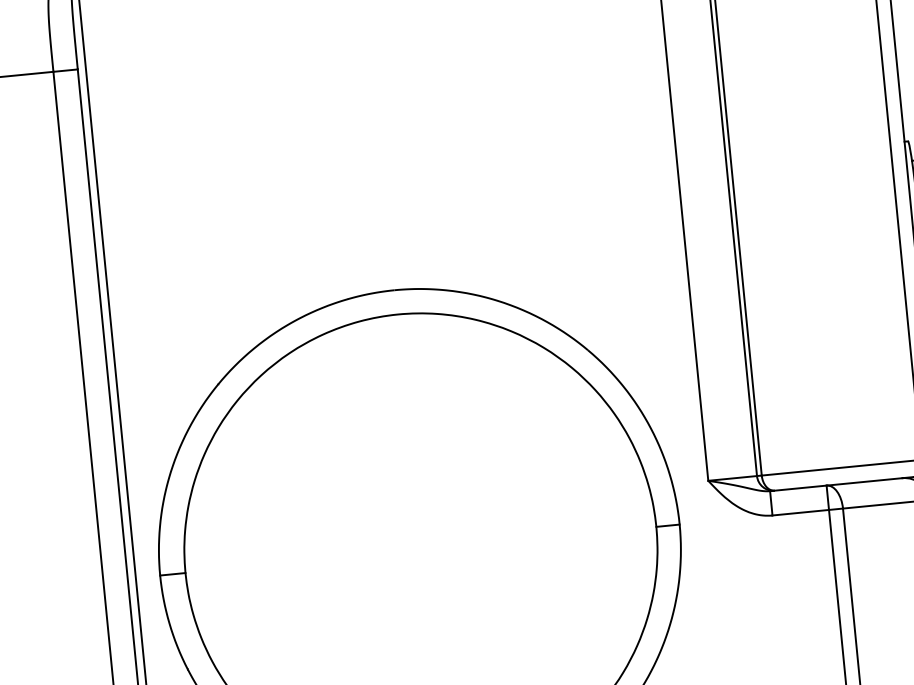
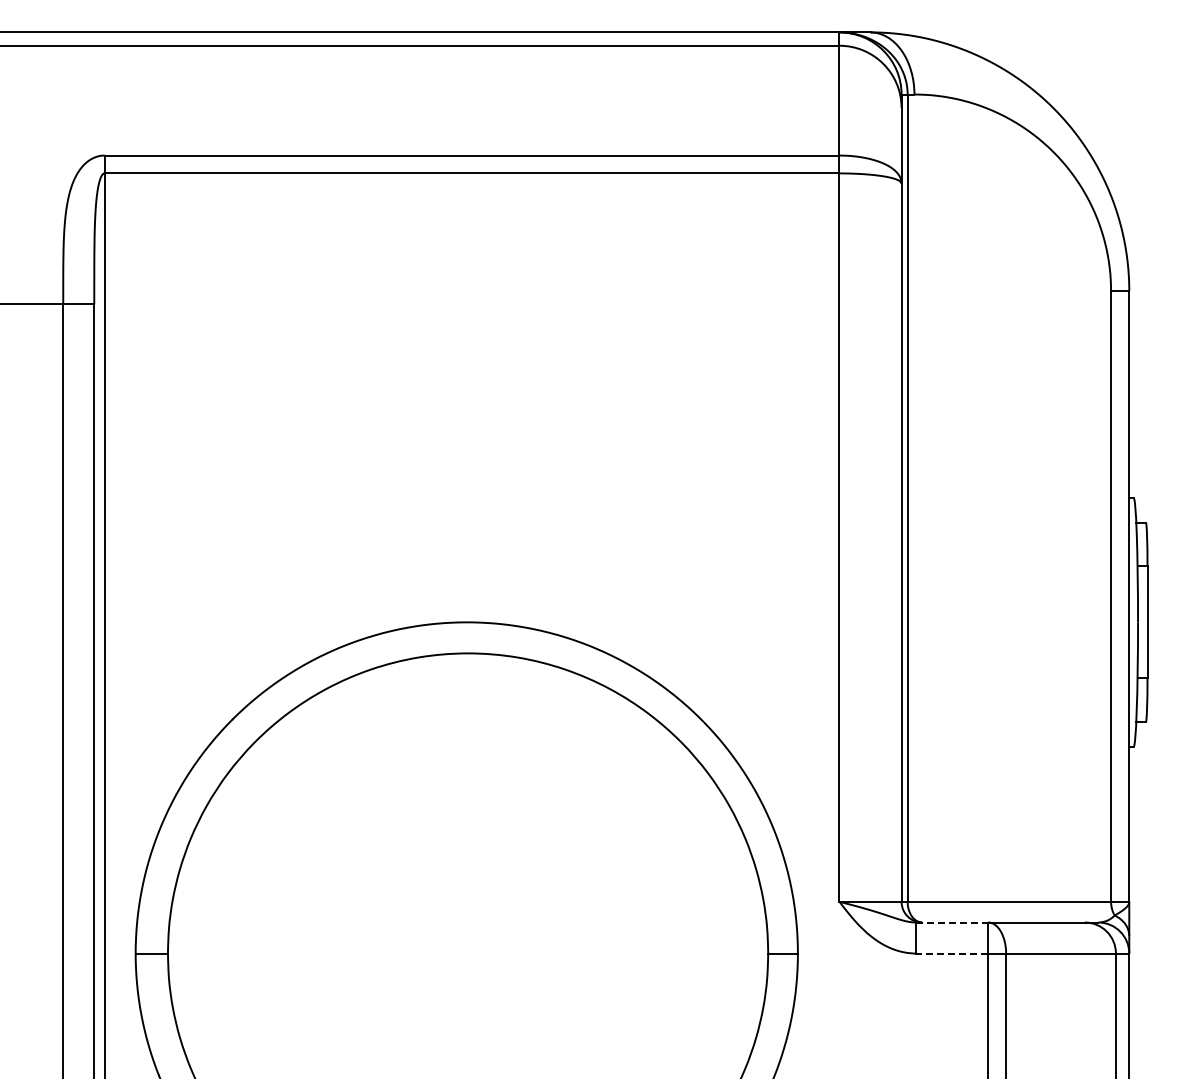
line: (798, 488) -> (952, 922), solid -> dashed
line: (800, 512) -> (951, 953), solid -> dashed

